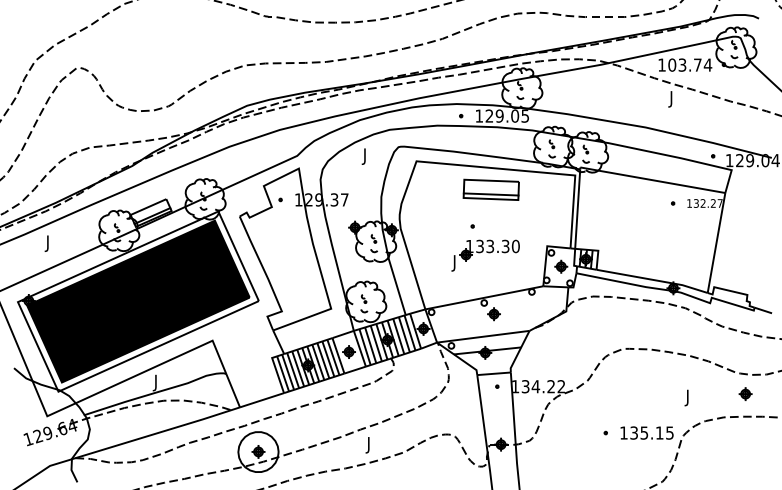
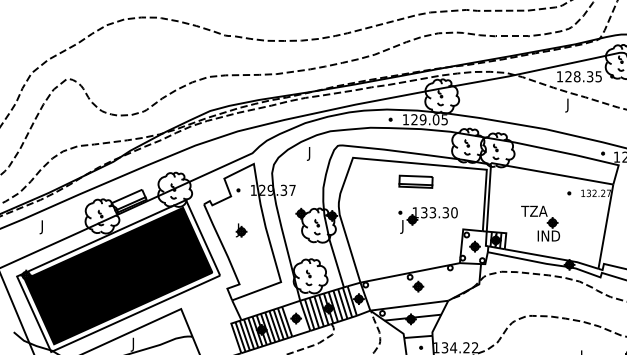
text: (690, 64) -> (583, 76), 103.74 -> 128.35
part: (490, 189) -> (415, 181), size x0.71
part: (646, 239) -> (546, 223), added
part: (284, 247) -> (241, 230), added
part: (485, 255) -> (428, 220), moved

